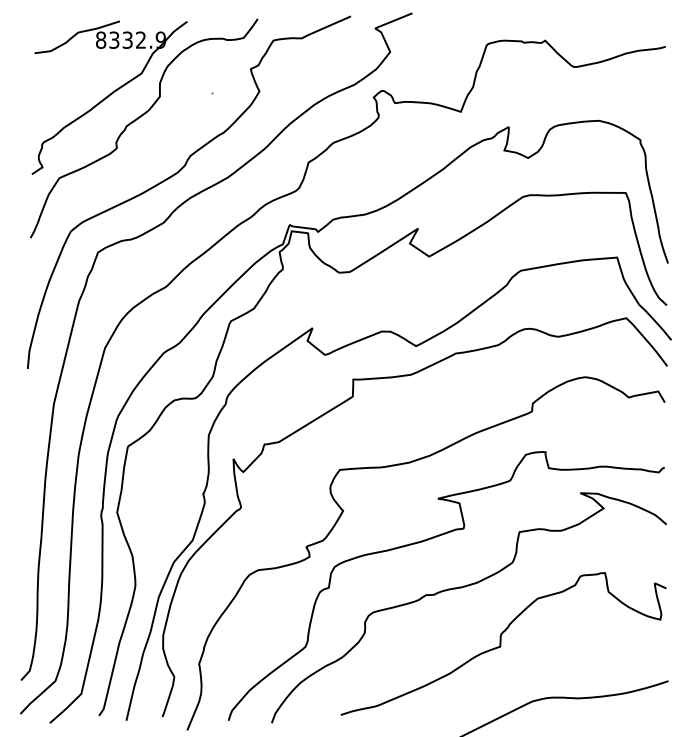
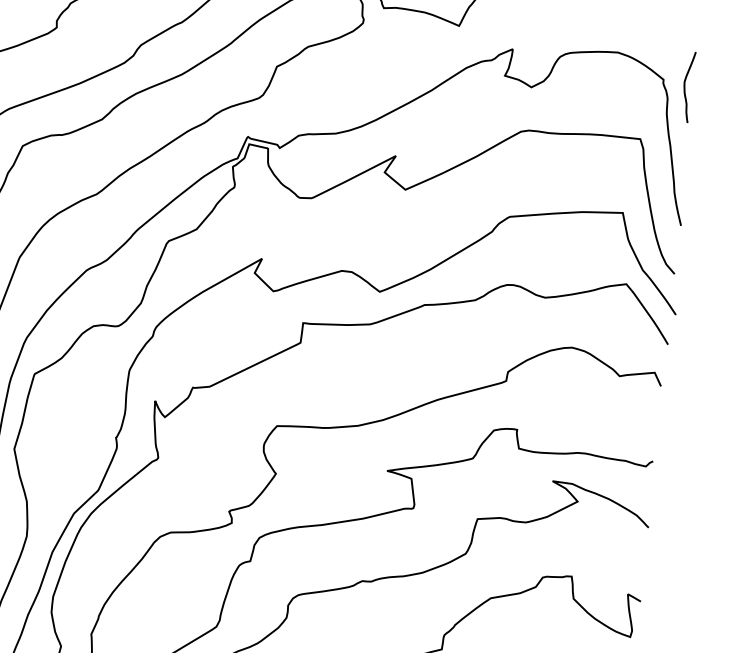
curve: (659, 144) -> (685, 87), added

